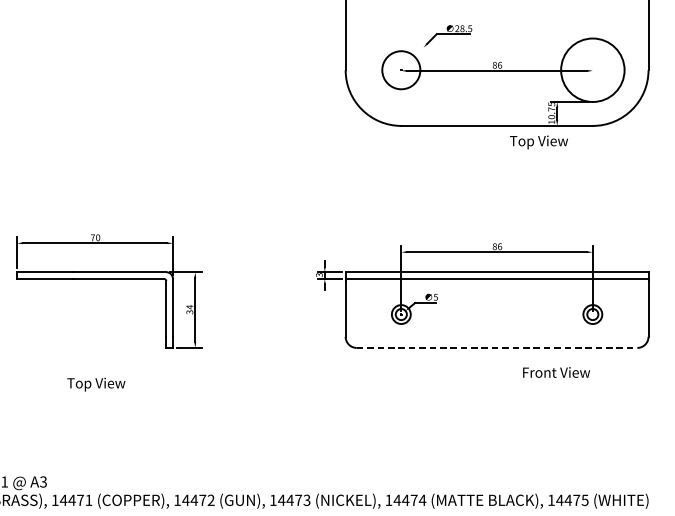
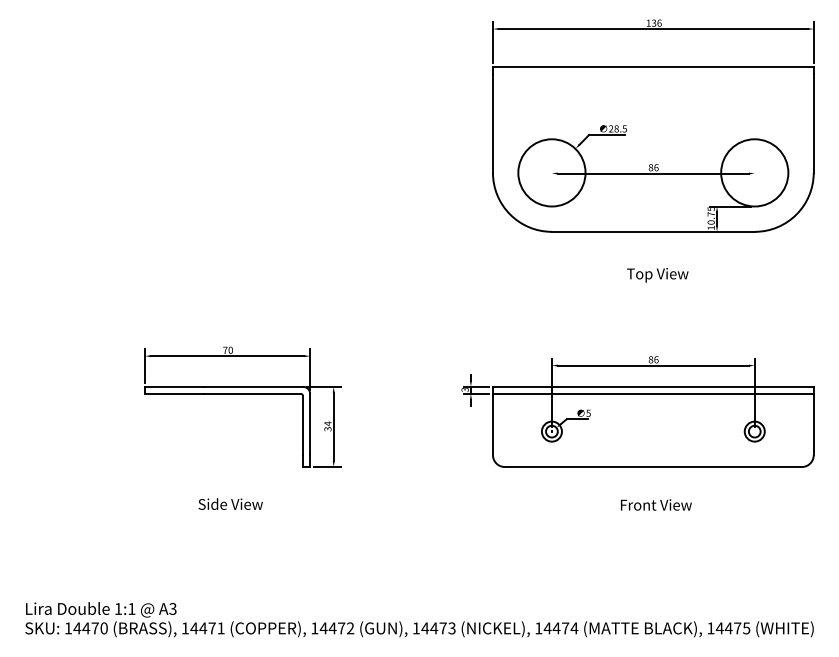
circle: (400, 69) -> (551, 172), size x1.67
text: (538, 142) -> (657, 275), moved
line: (497, 348) -> (653, 467), dashed -> solid
text: (556, 372) -> (656, 504), moved
text: (97, 384) -> (230, 505), Top View -> Side View

